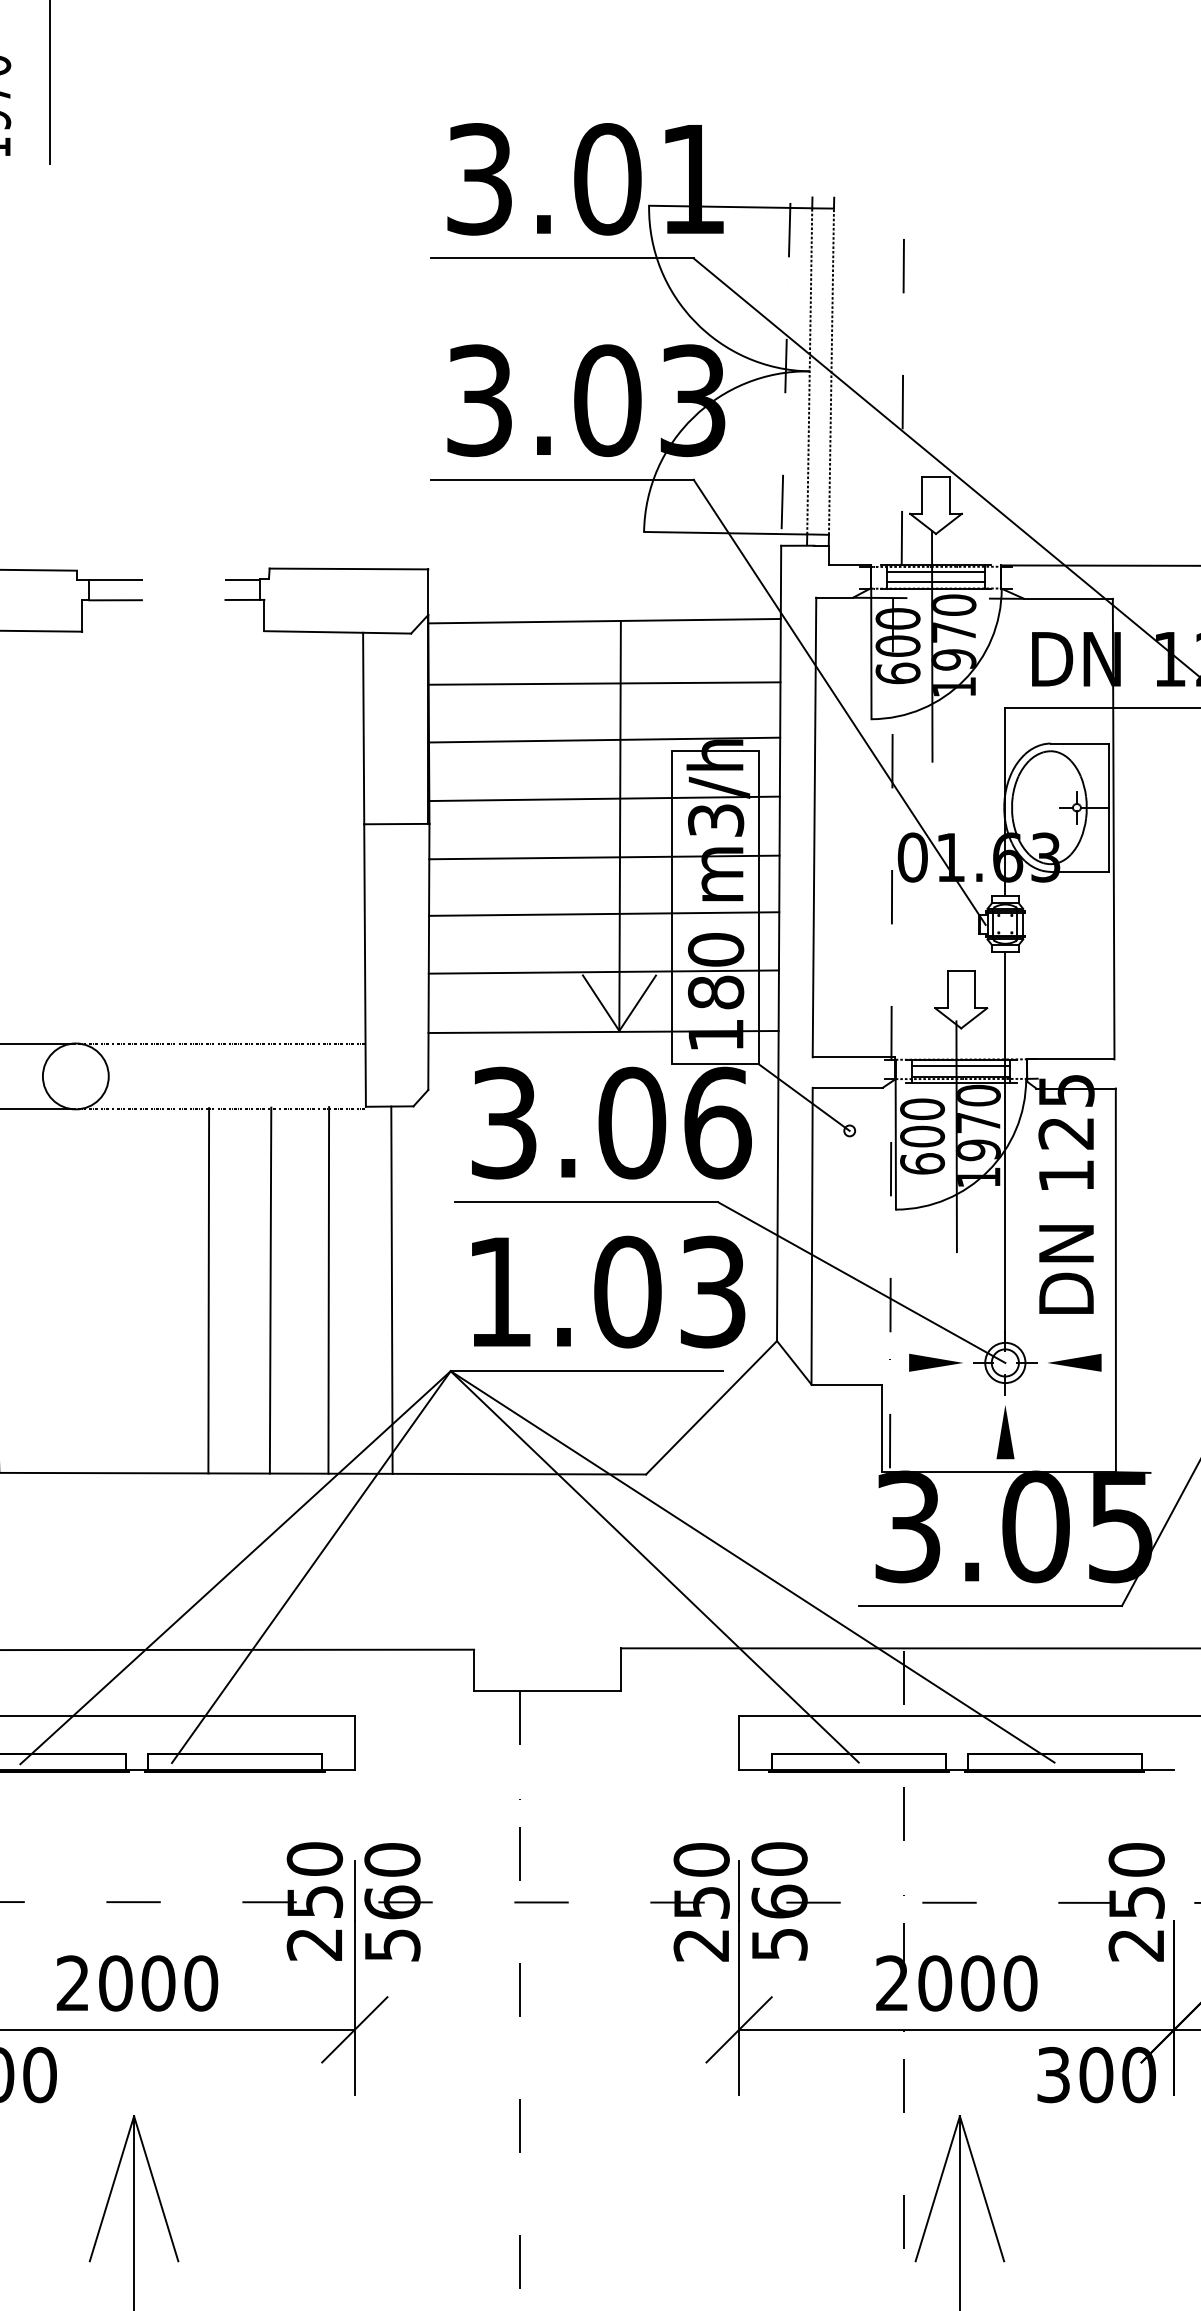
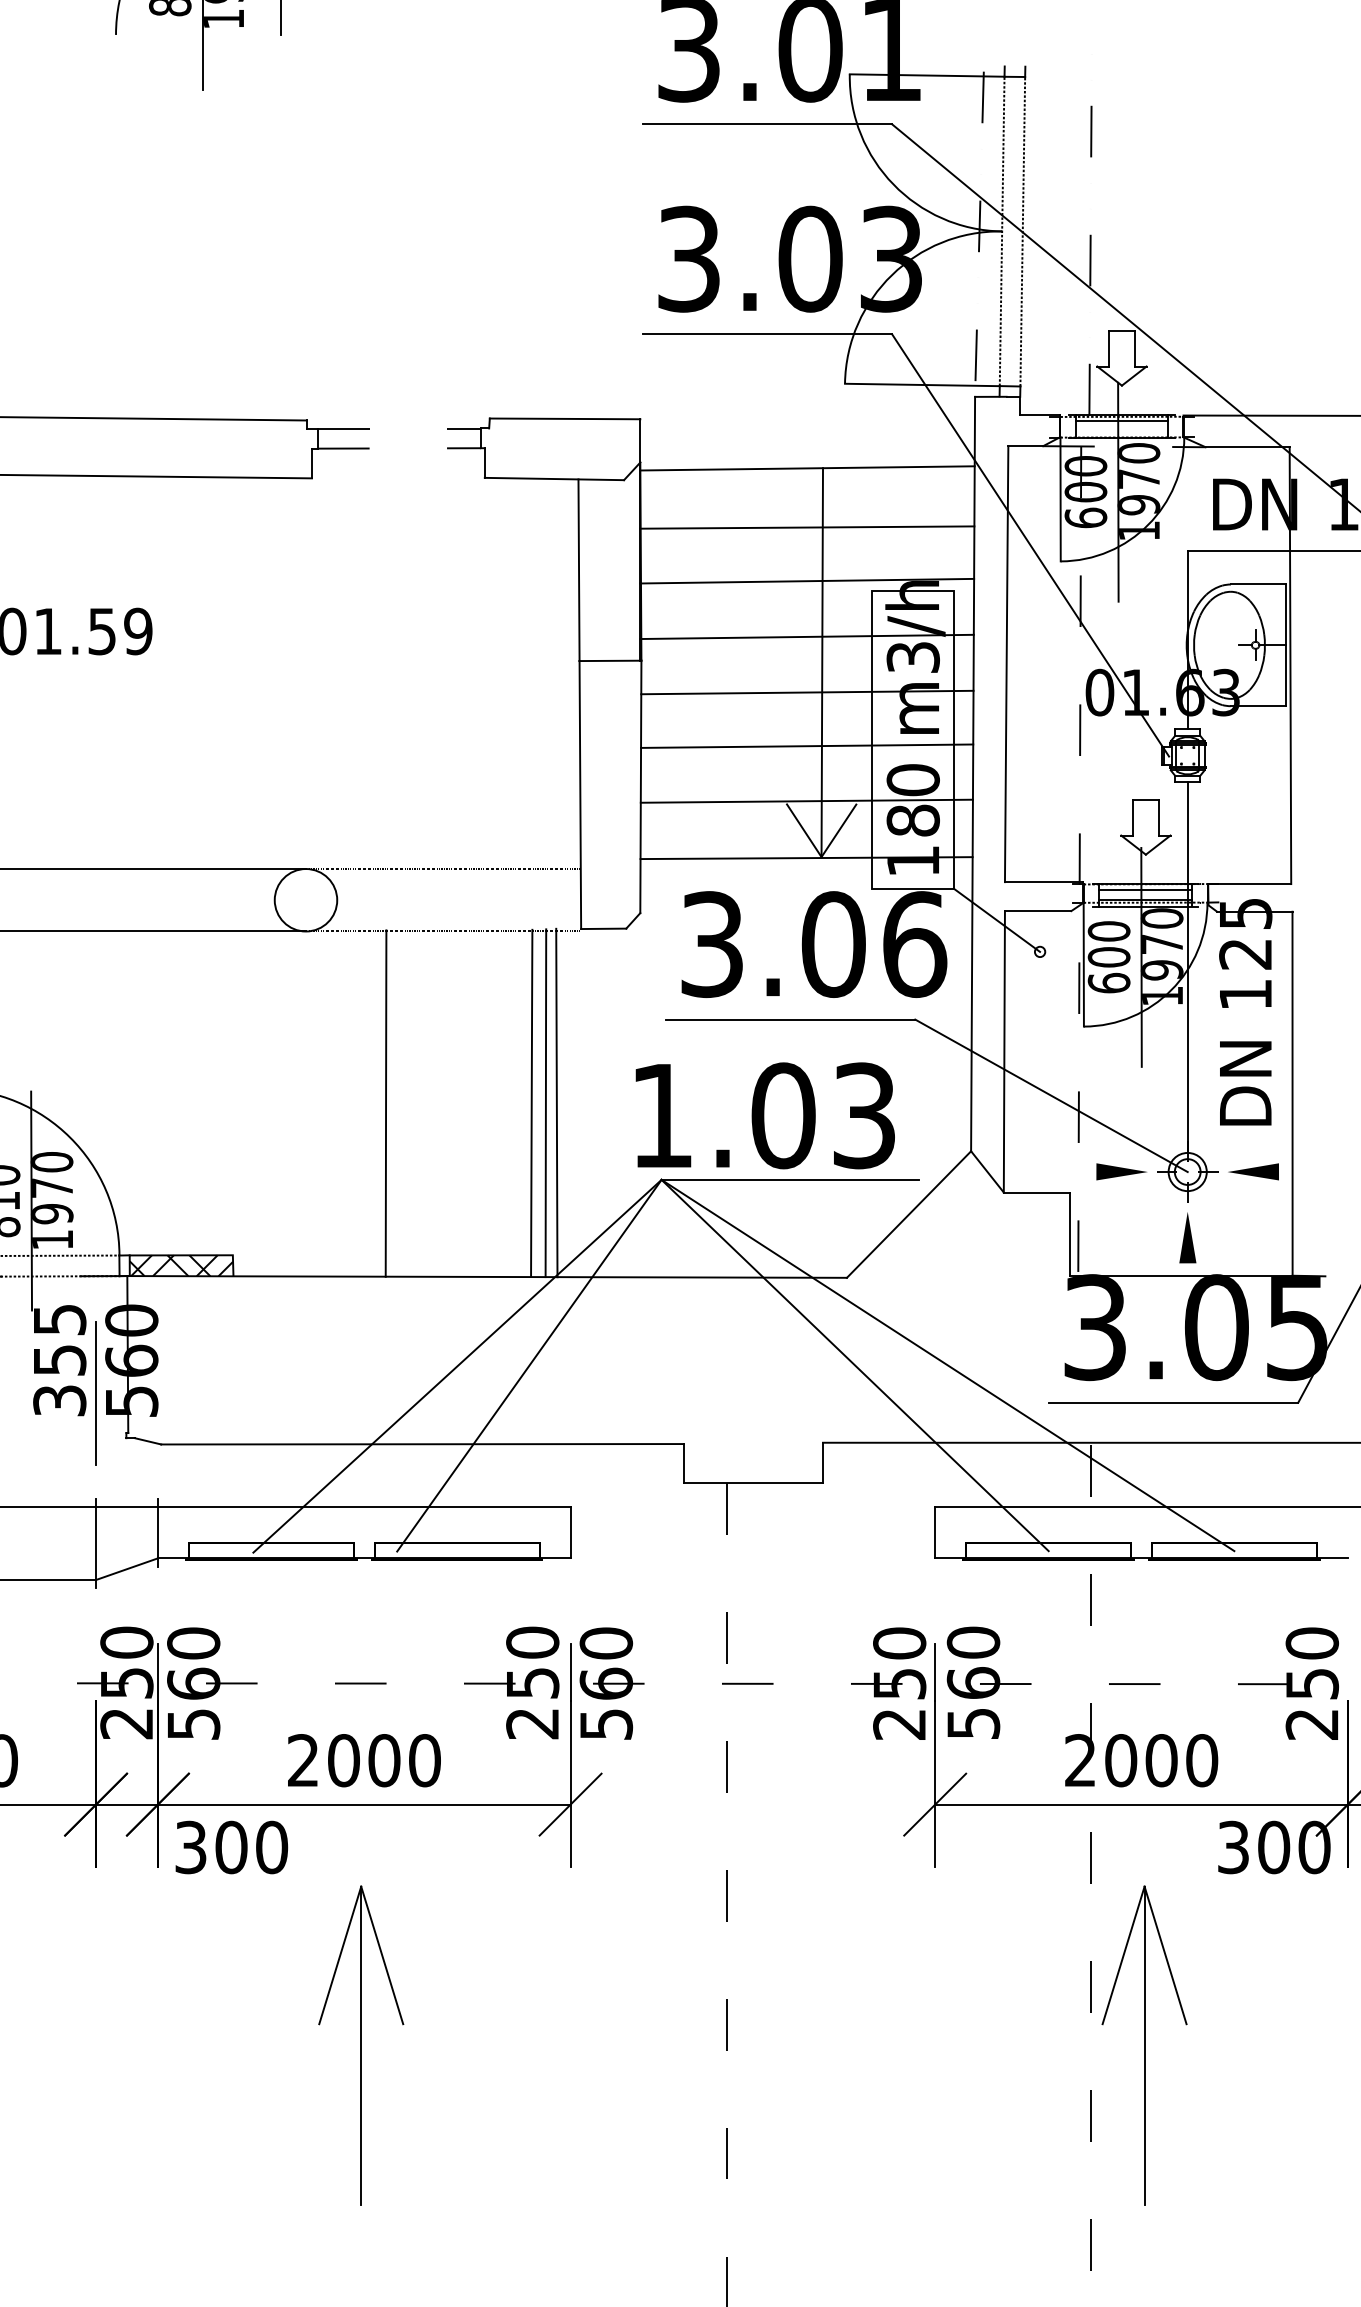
line: (935, 582) -> (1121, 431), removed
line: (270, 1289) -> (531, 1102), moved
line: (391, 1289) -> (556, 1102), moved
line: (208, 1290) -> (385, 1103), moved
text: (607, 1291) -> (764, 1115), moved

